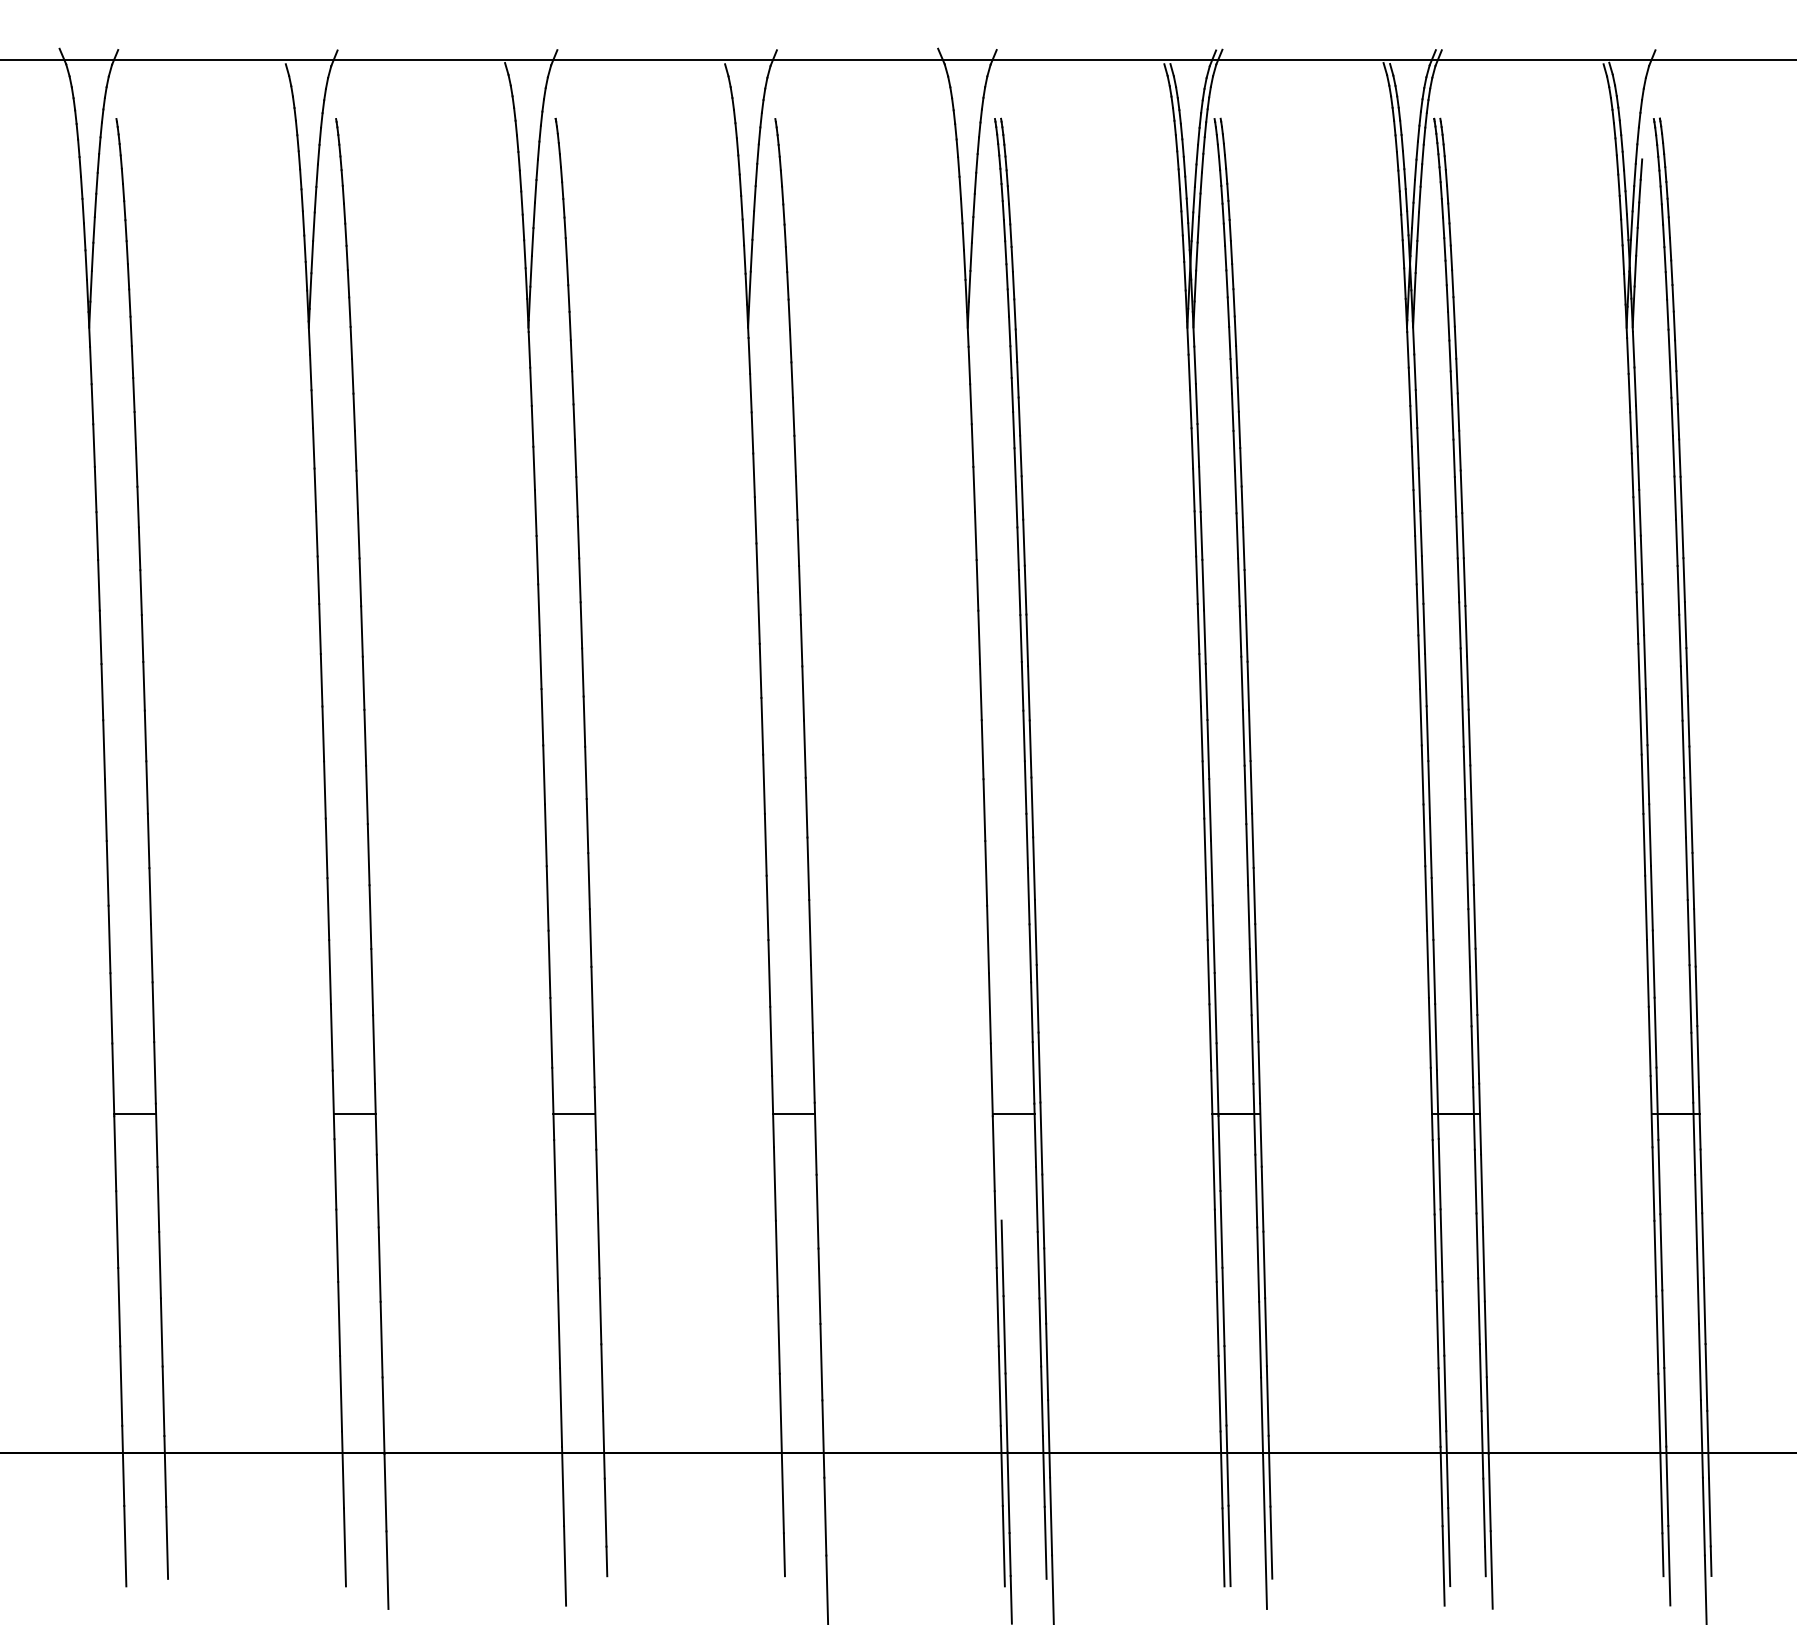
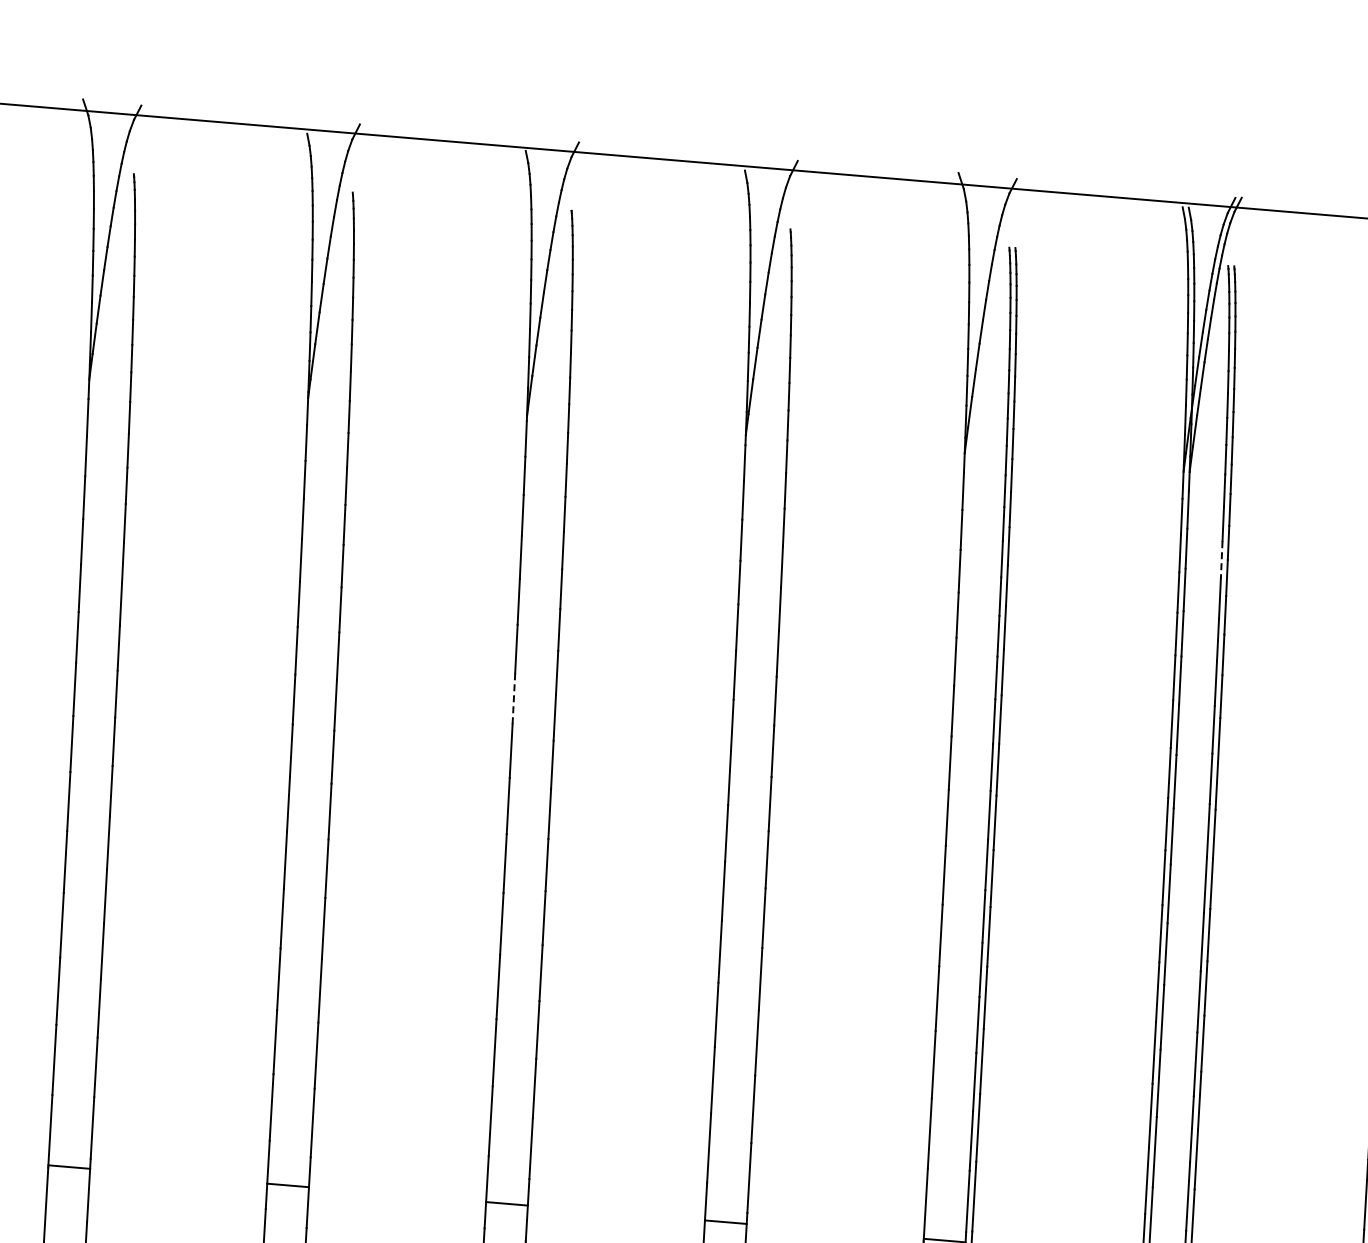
line: (1232, 412) -> (1221, 560), solid -> dashed
line: (539, 609) -> (514, 698), solid -> dashed

